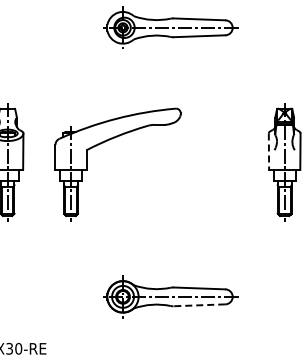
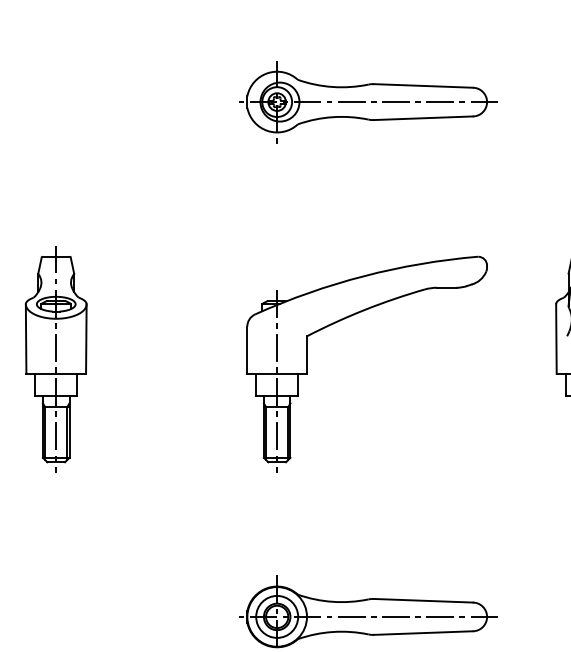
part: (105, 142) -> (343, 321), moved
line: (268, 152) -> (555, 340), dashed -> solid
line: (199, 305) -> (423, 633), dashed -> solid

